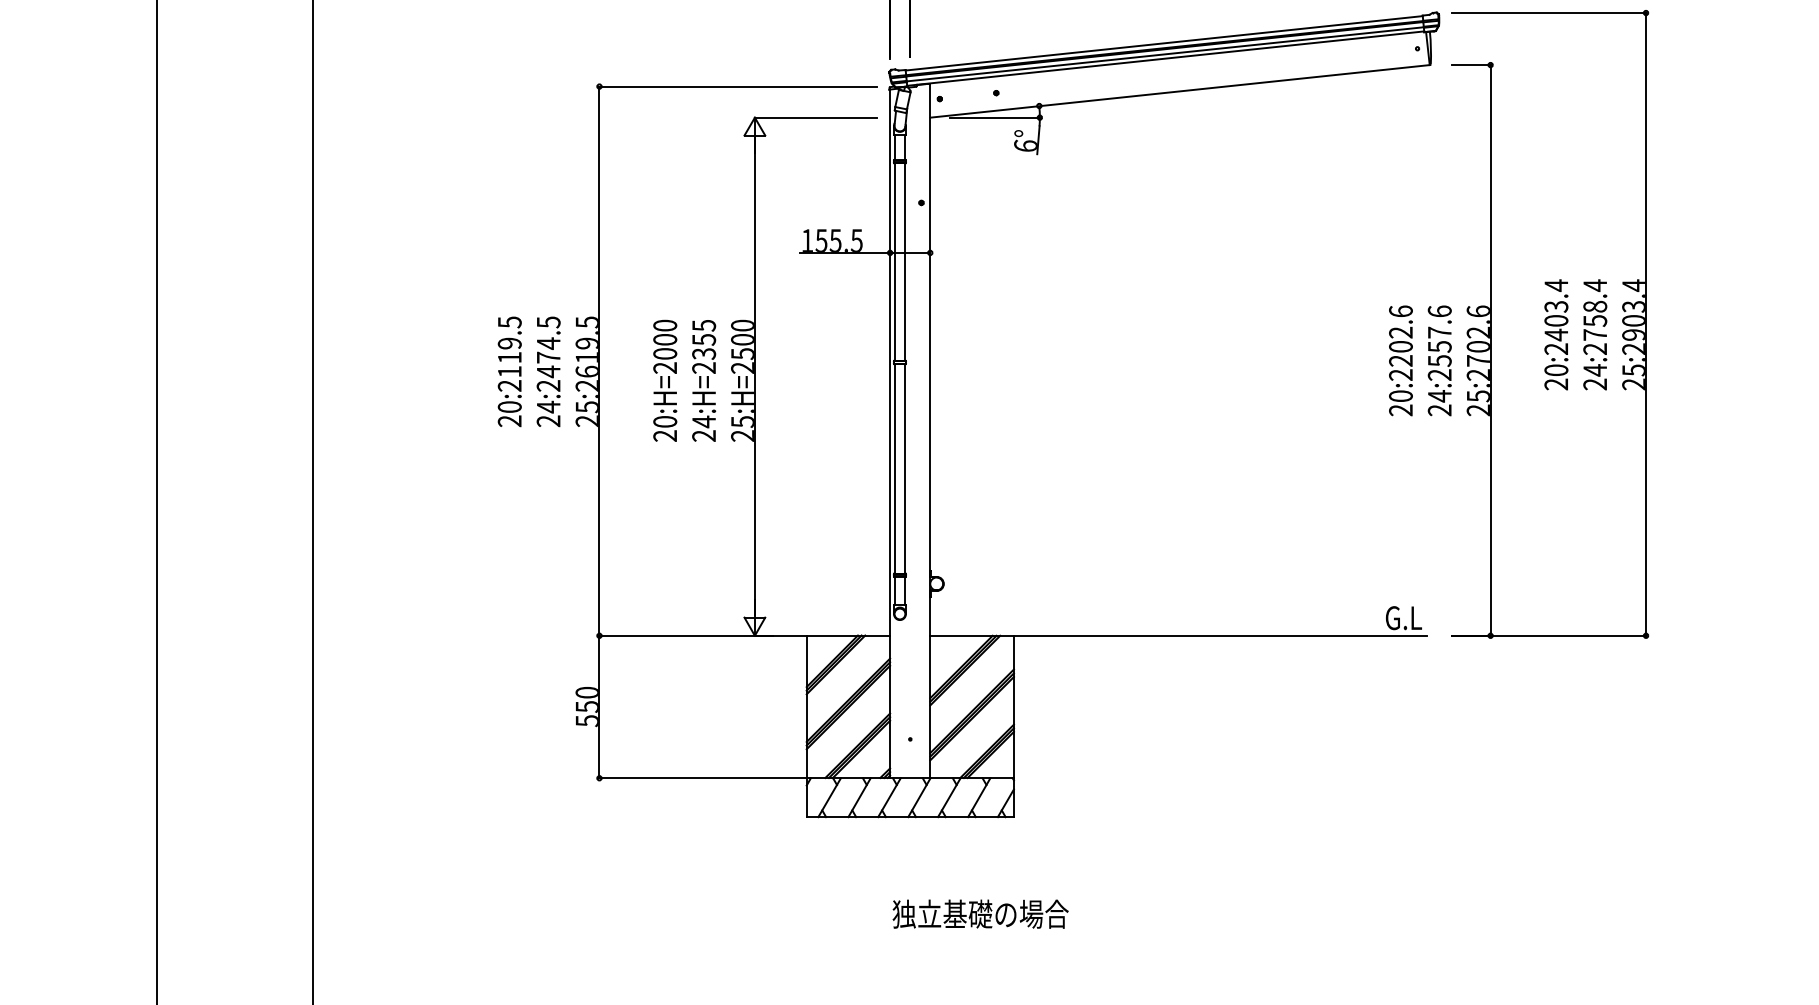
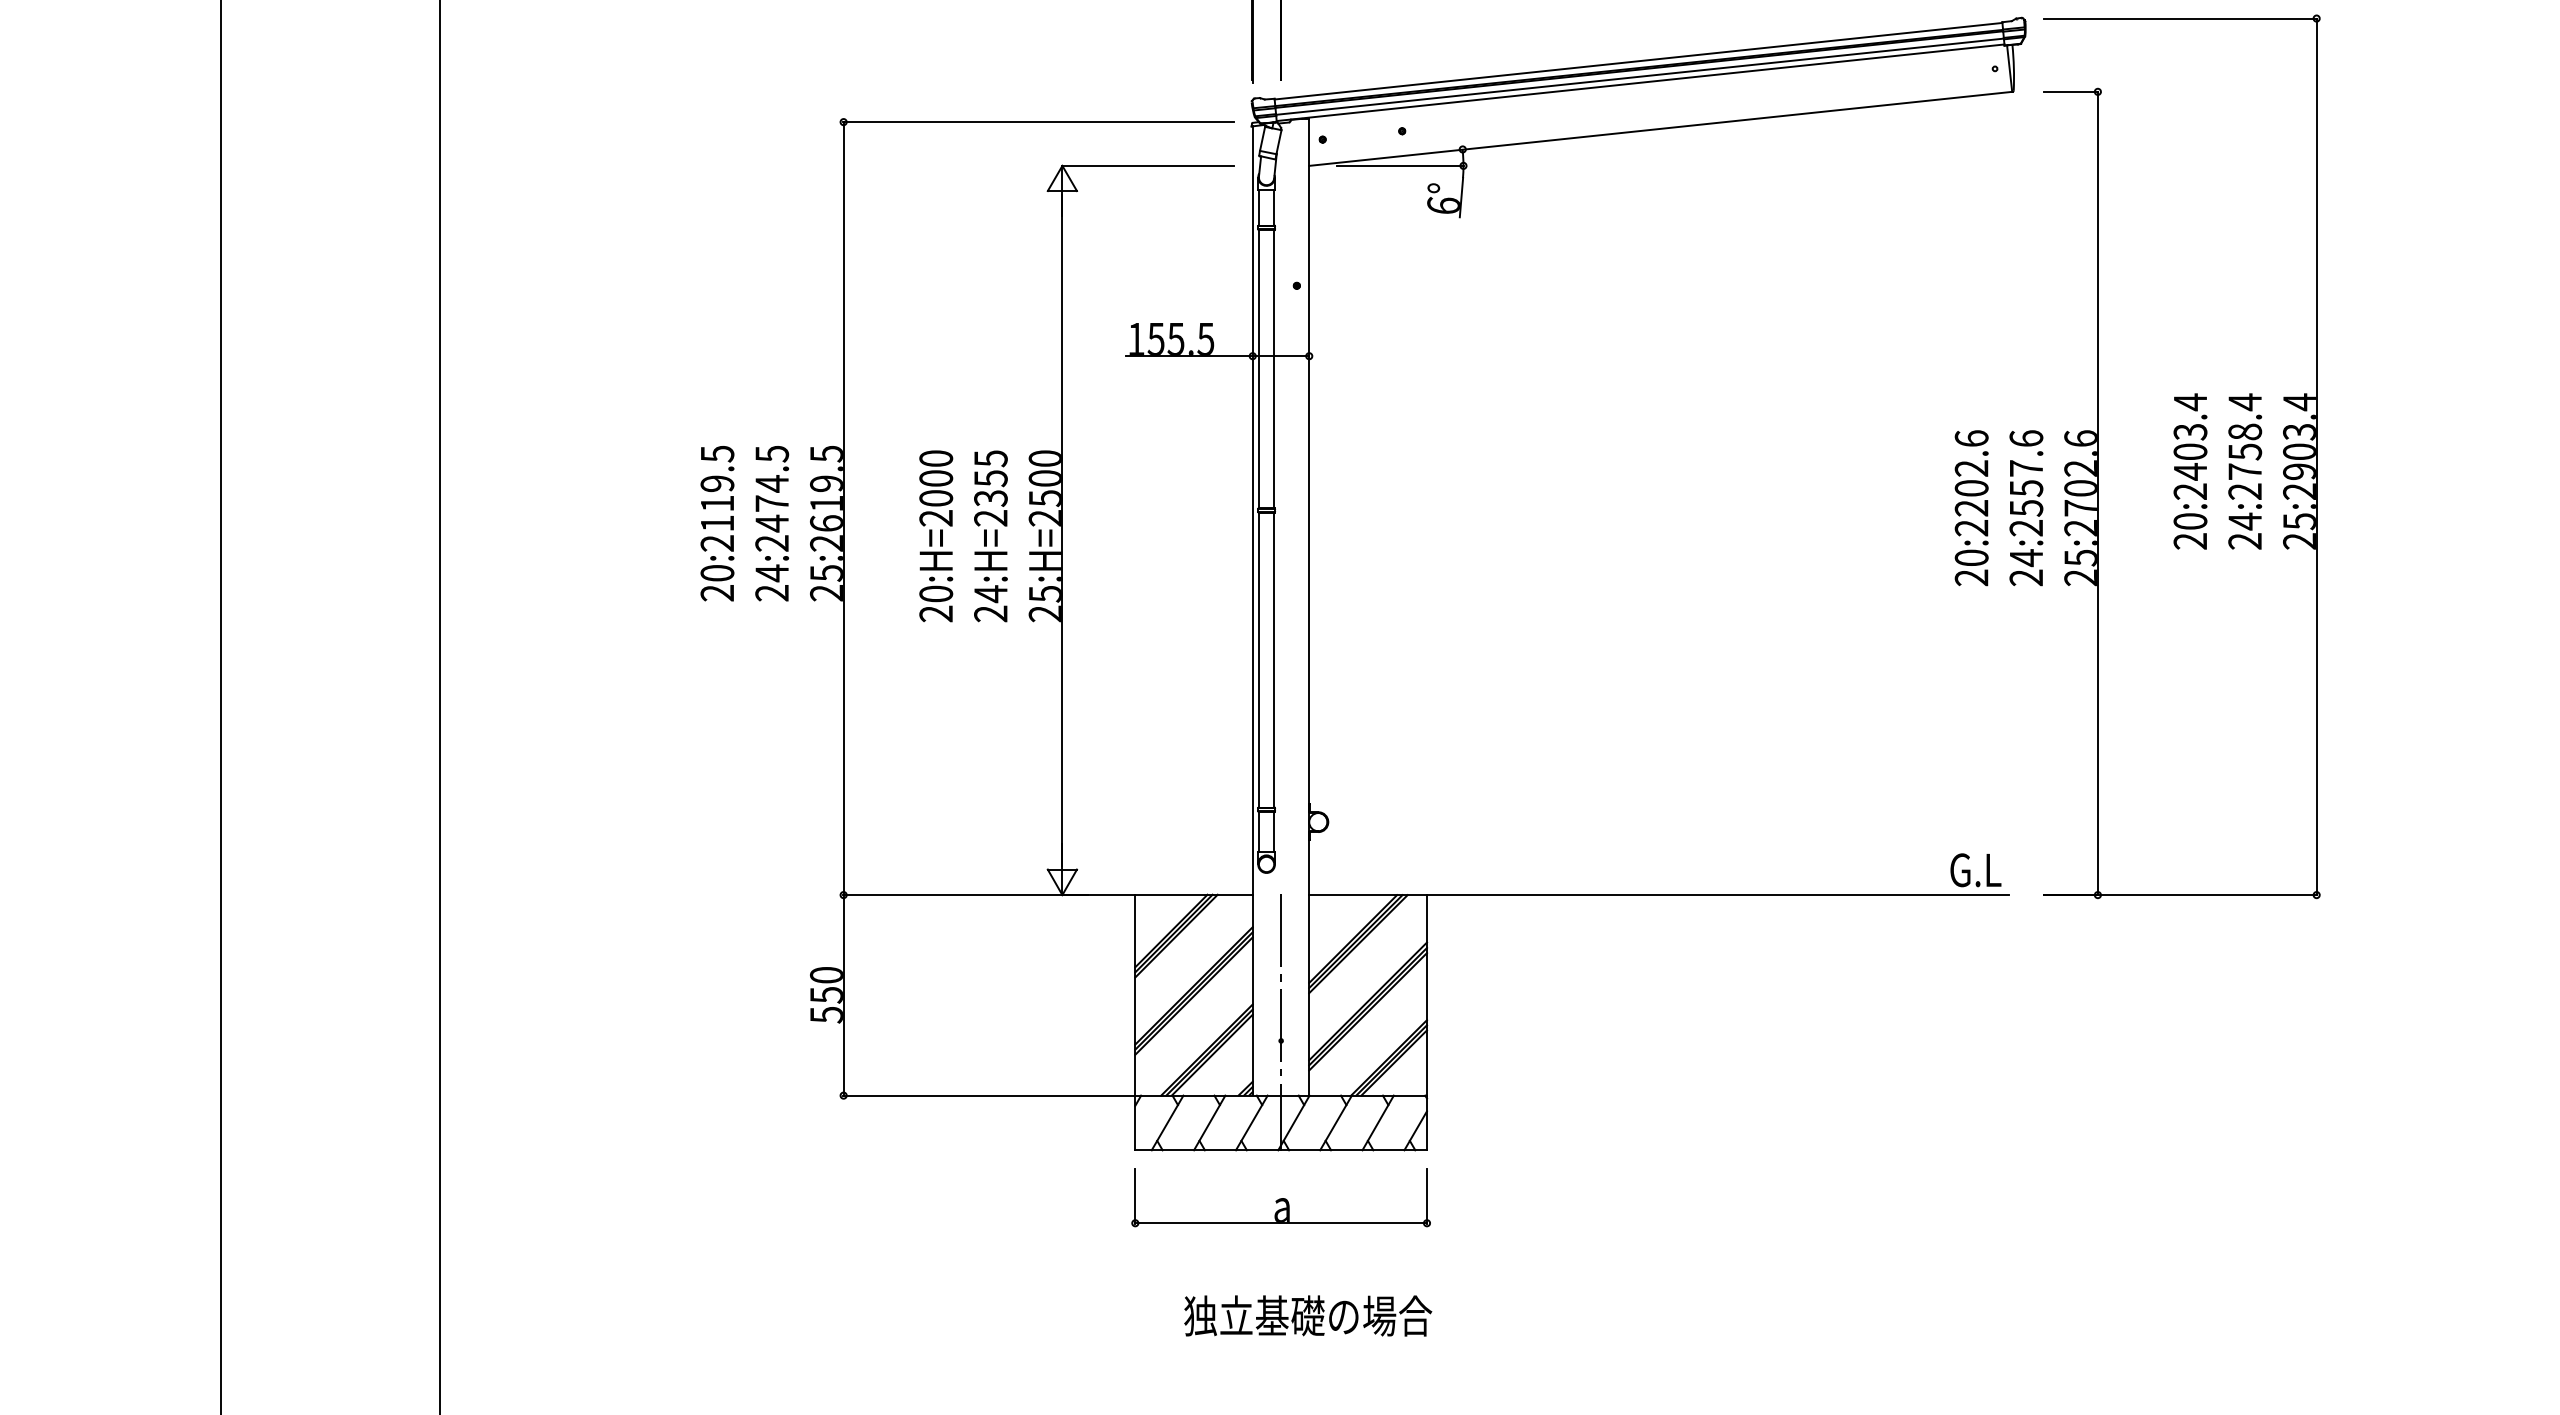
line: (910, 726) -> (1281, 1022), added
part: (909, 850) -> (1280, 1197), added
text: (980, 913) -> (1308, 1315), moved

